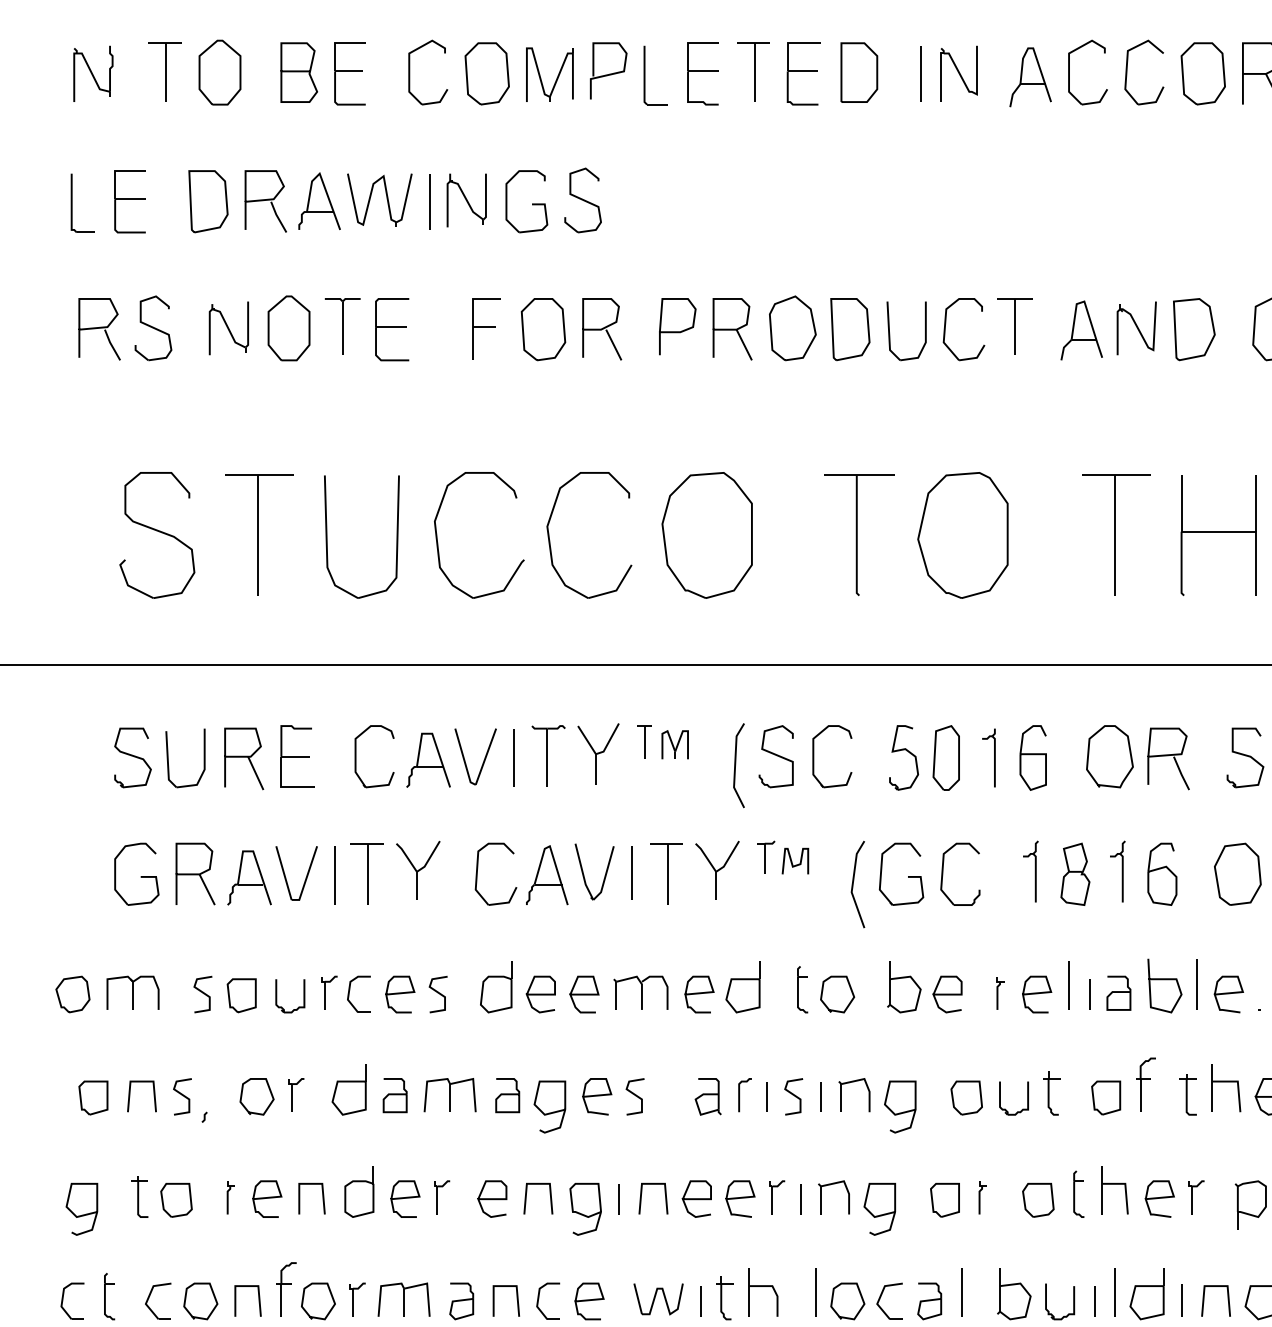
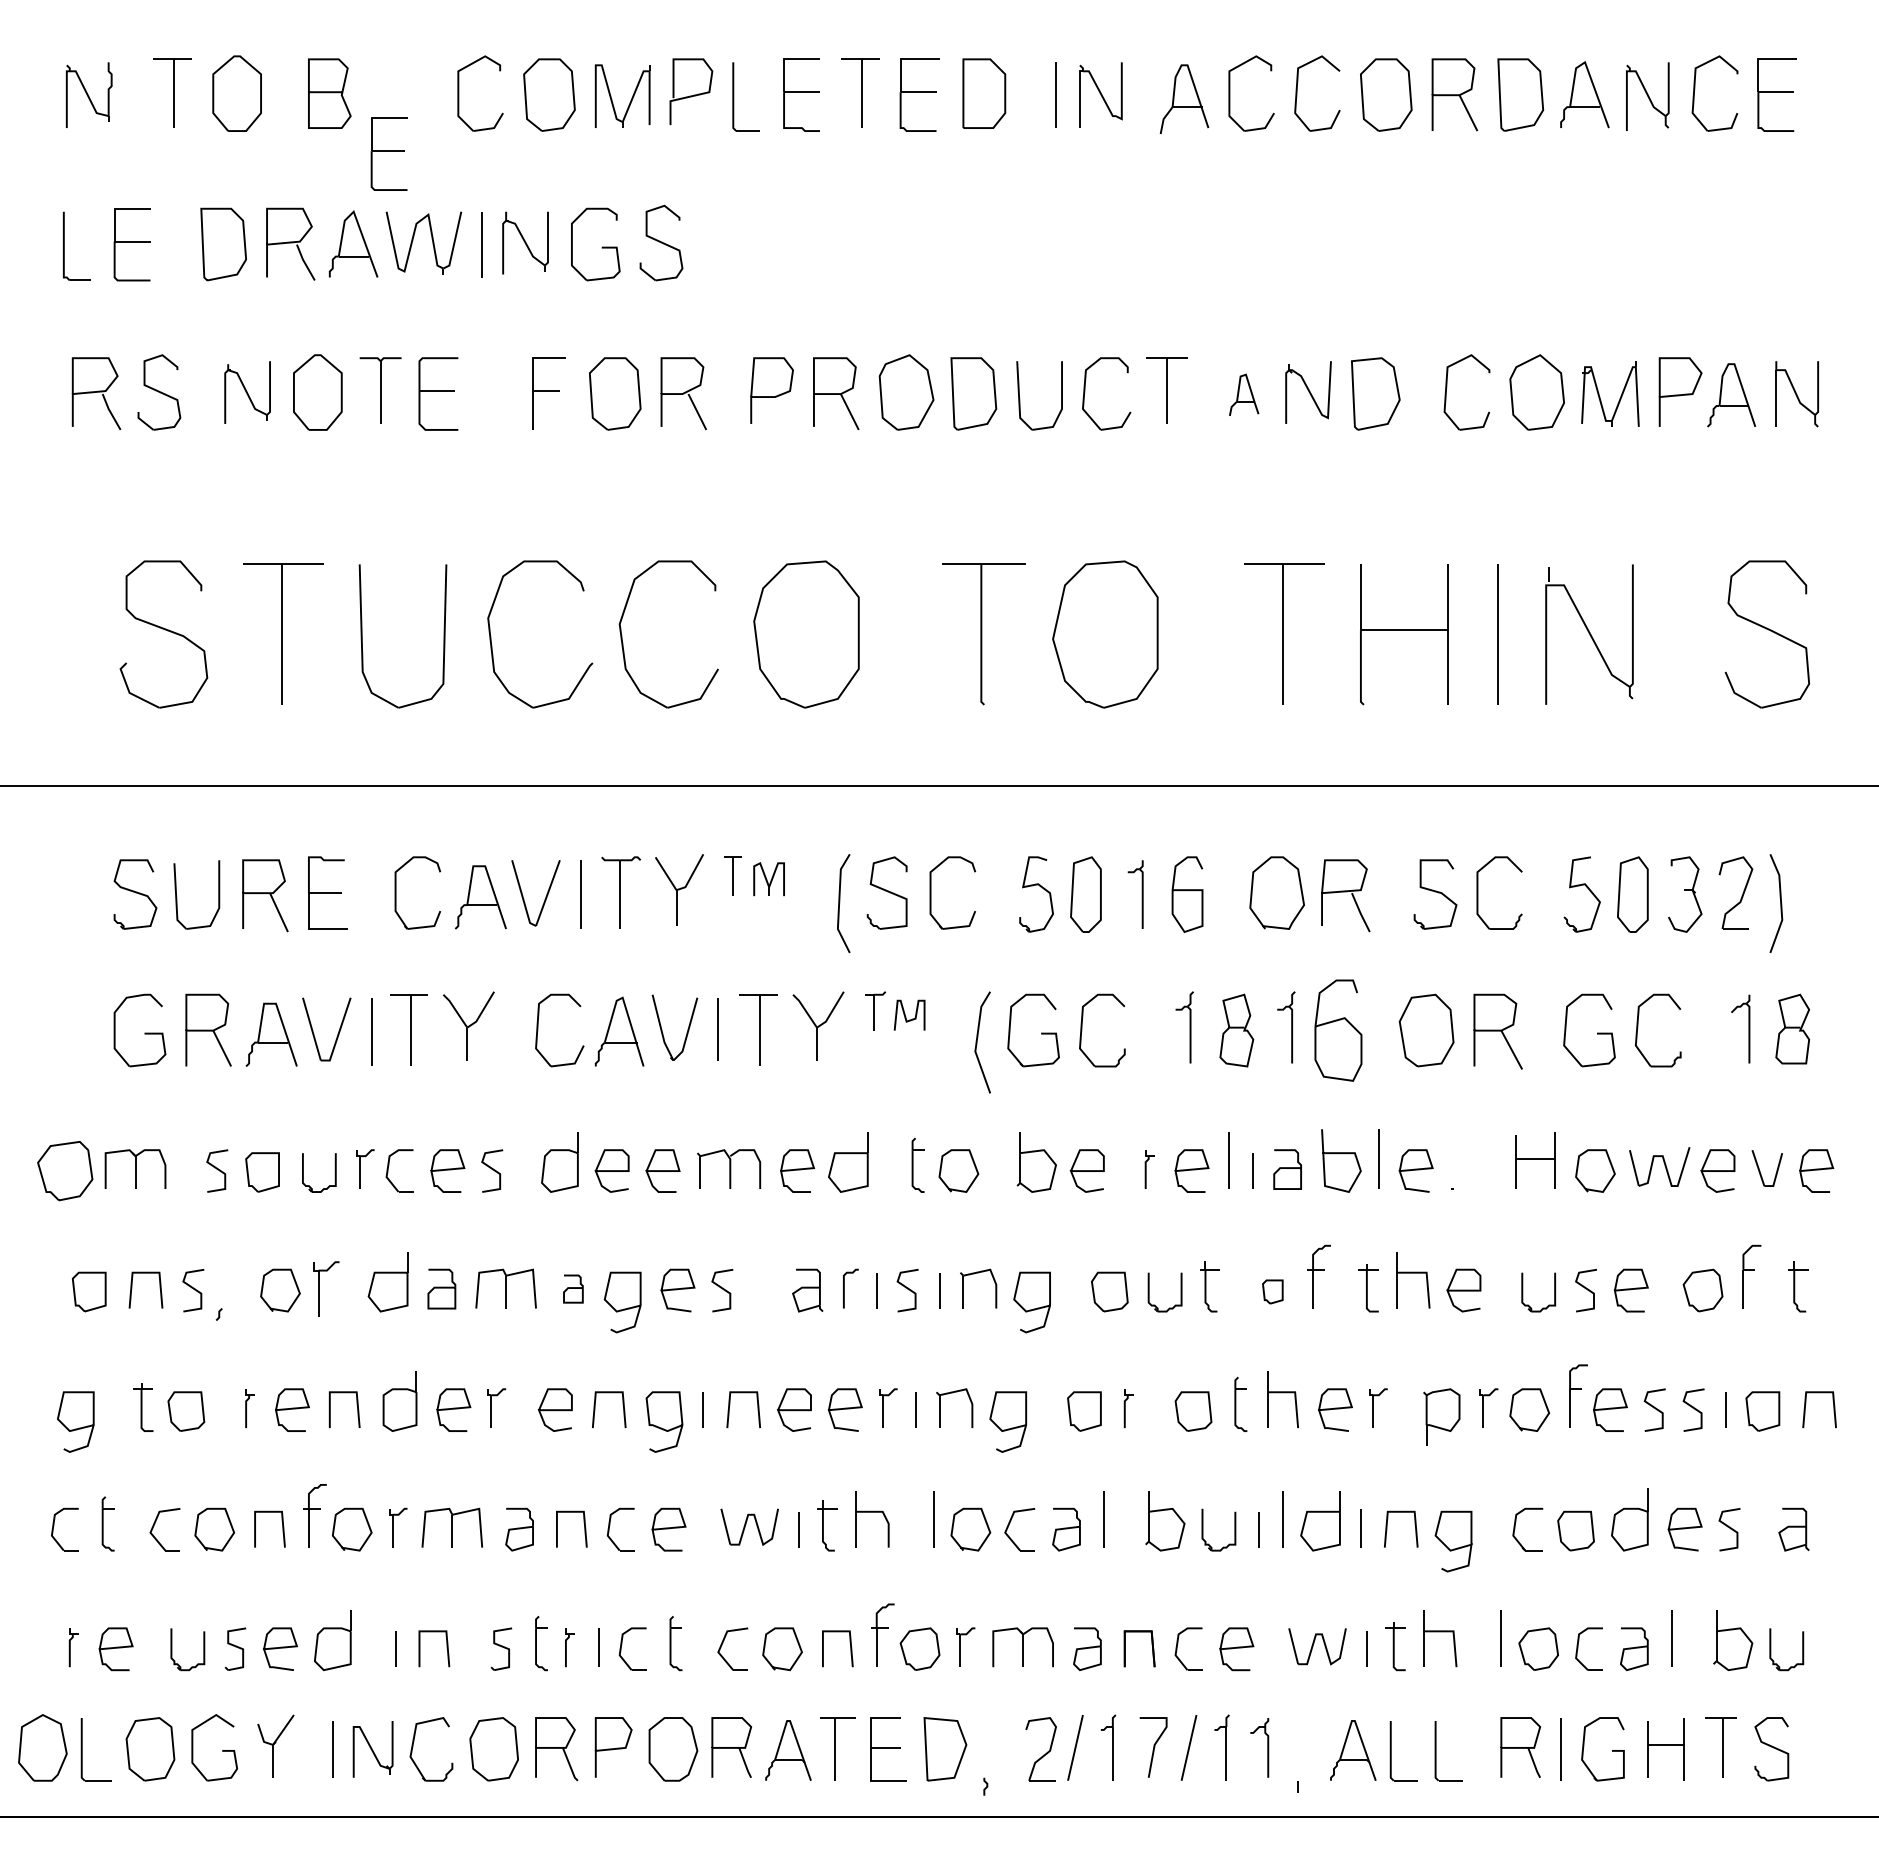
part: (349, 73) -> (388, 153), moved
part: (1081, 330) -> (1243, 394), size x0.6
part: (1162, 874) -> (1338, 1030), size x1.4
part: (73, 994) -> (65, 1170), size x1.4
part: (296, 1095) -> (326, 1288), size x1.4
part: (507, 1095) -> (573, 1288), size x0.7
part: (1105, 1097) -> (1272, 1291), size x0.6

